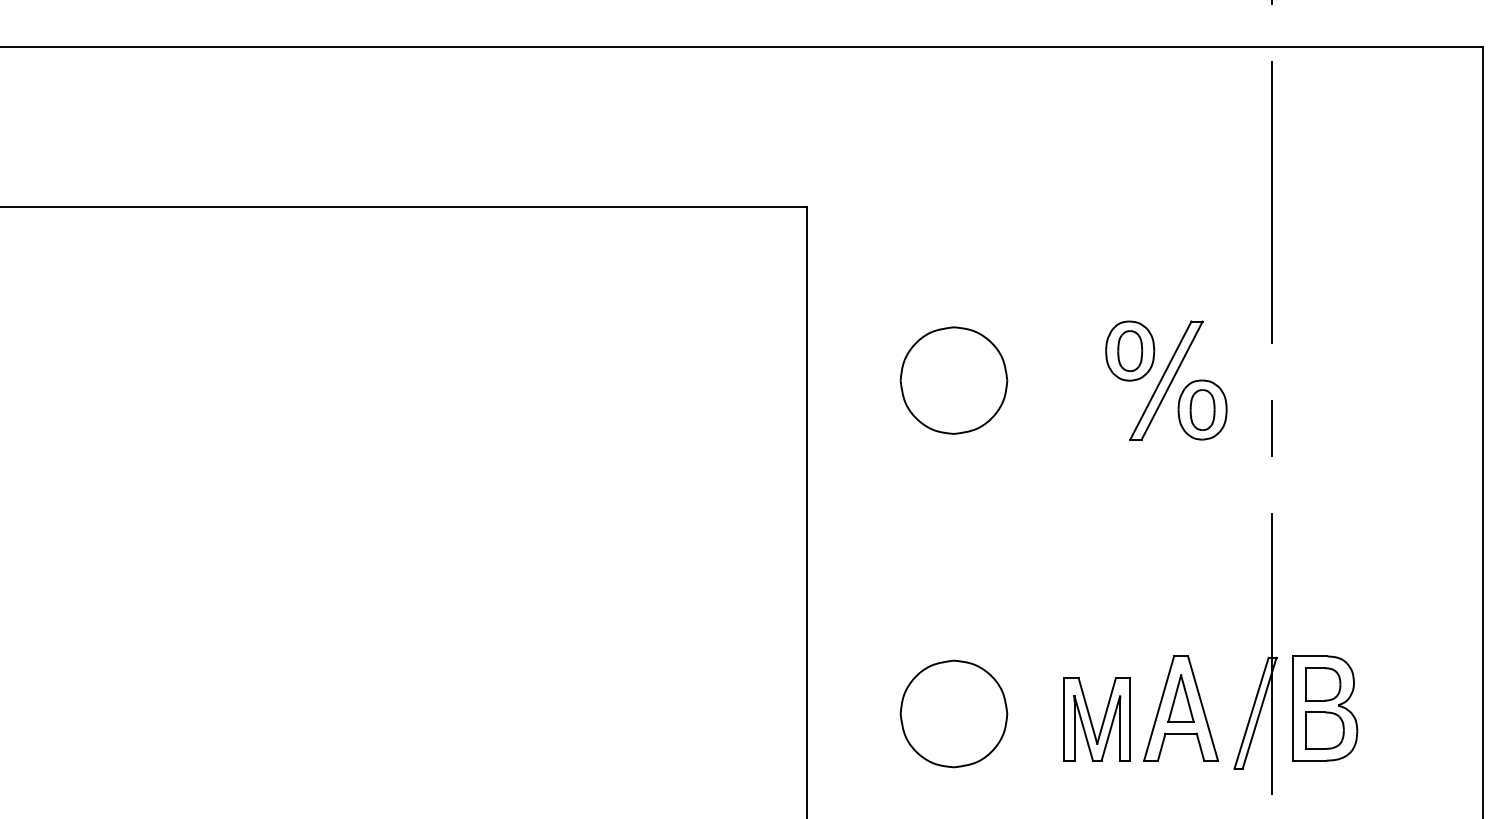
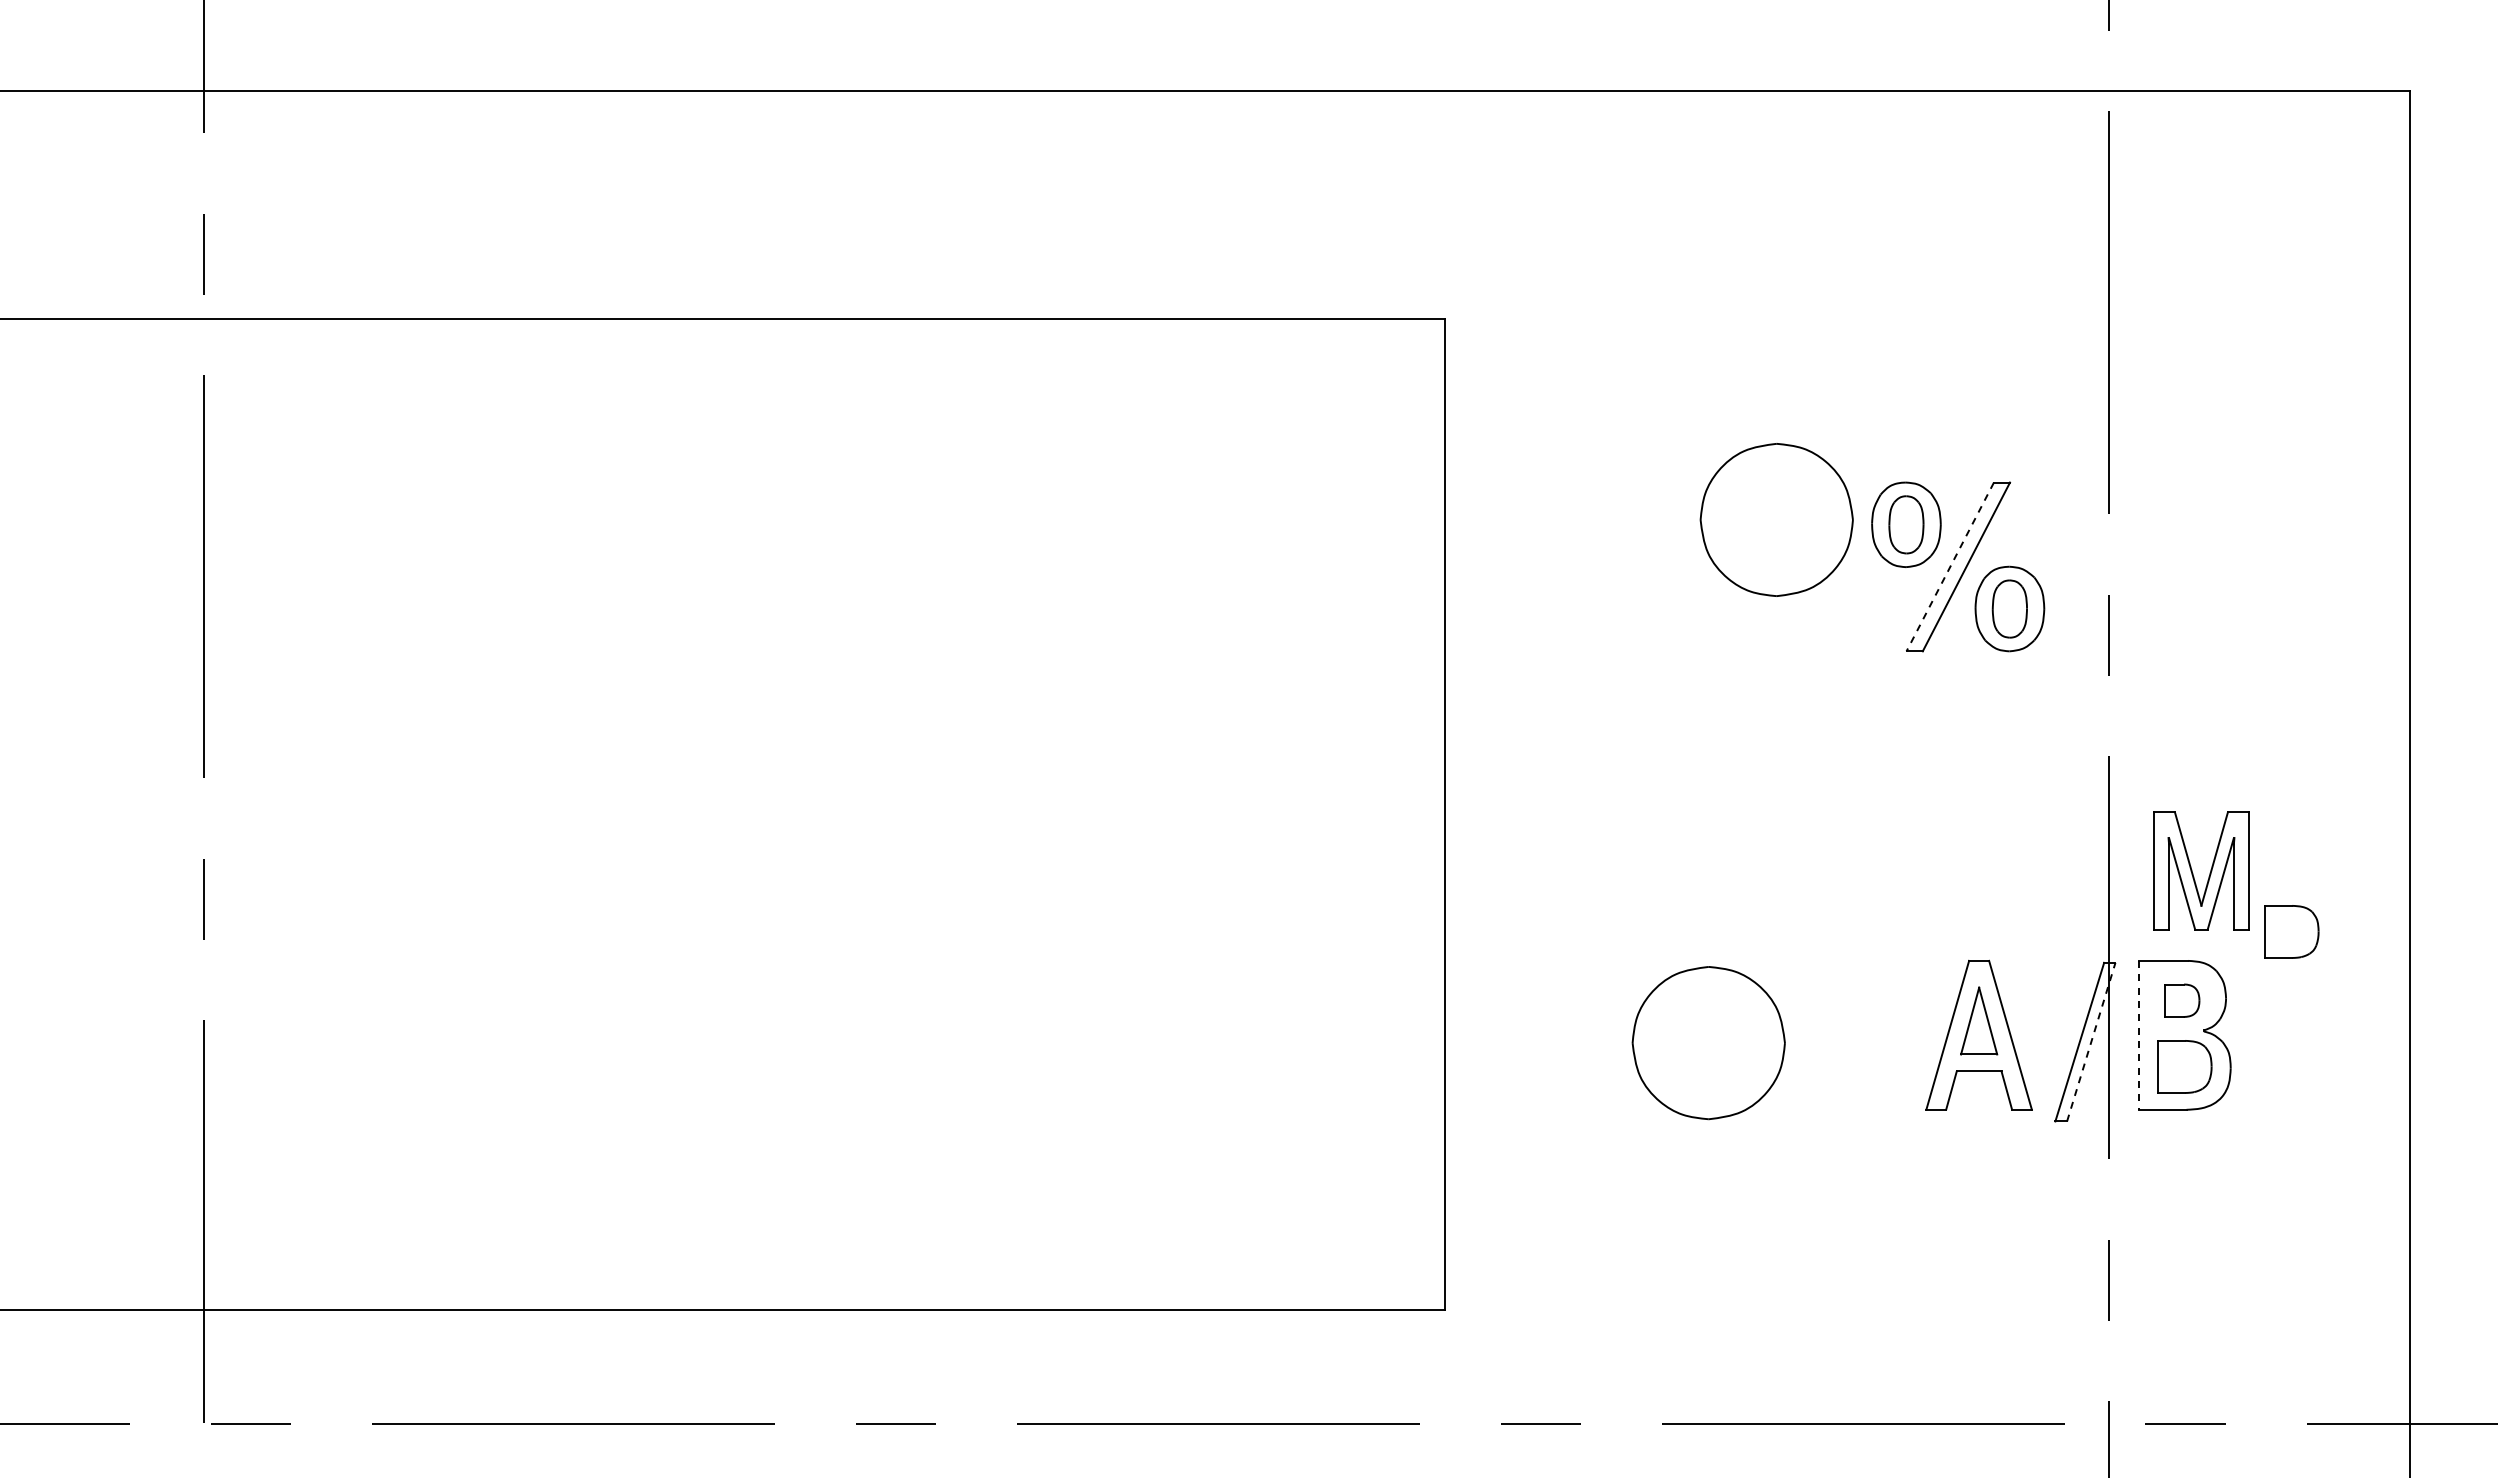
part: (953, 380) -> (1776, 519), moved
line: (1161, 380) -> (1950, 567), solid -> dashed
part: (1399, 635) -> (2291, 931), added
part: (1323, 684) -> (2182, 1000), size x0.7
line: (1292, 708) -> (2138, 1035), solid -> dashed
line: (1259, 713) -> (2091, 1042), solid -> dashed
part: (953, 714) -> (1708, 1043), moved
part: (1091, 721) -> (2193, 873), moved

